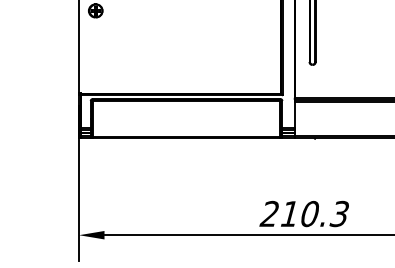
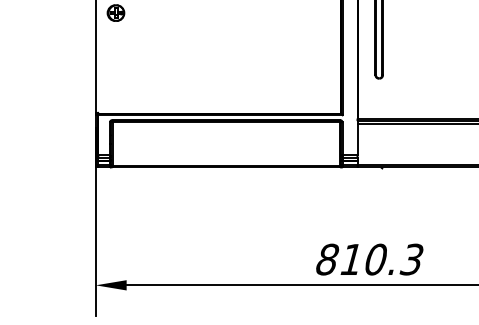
text: (269, 213) -> (326, 259), 210.3 -> 810.3

